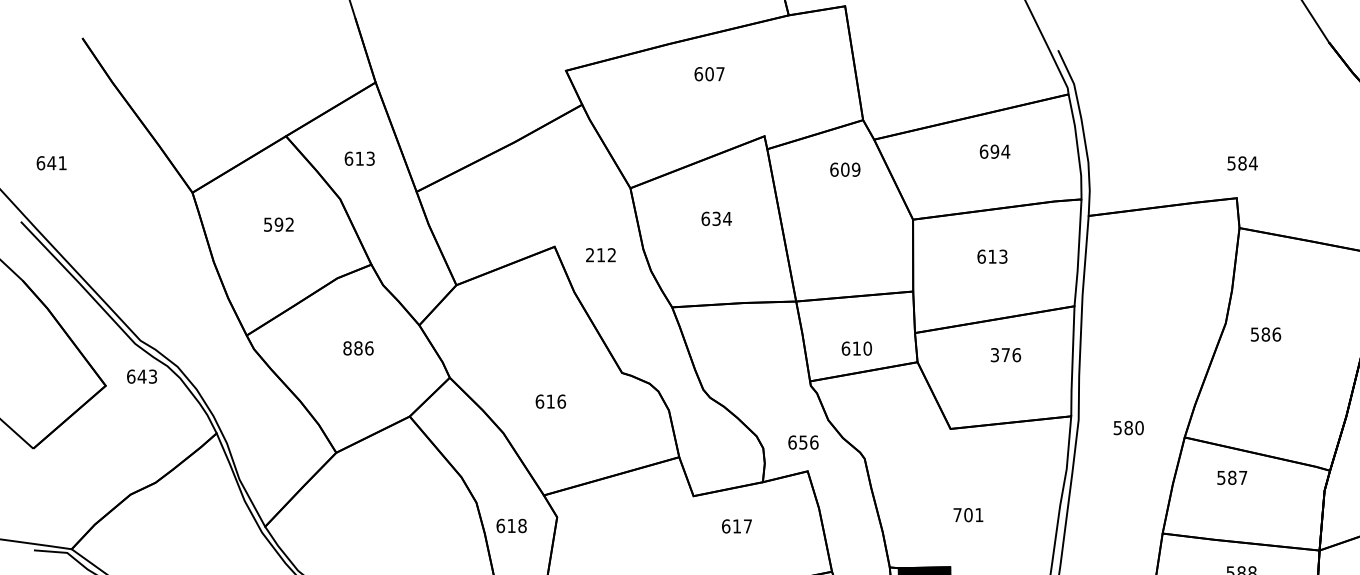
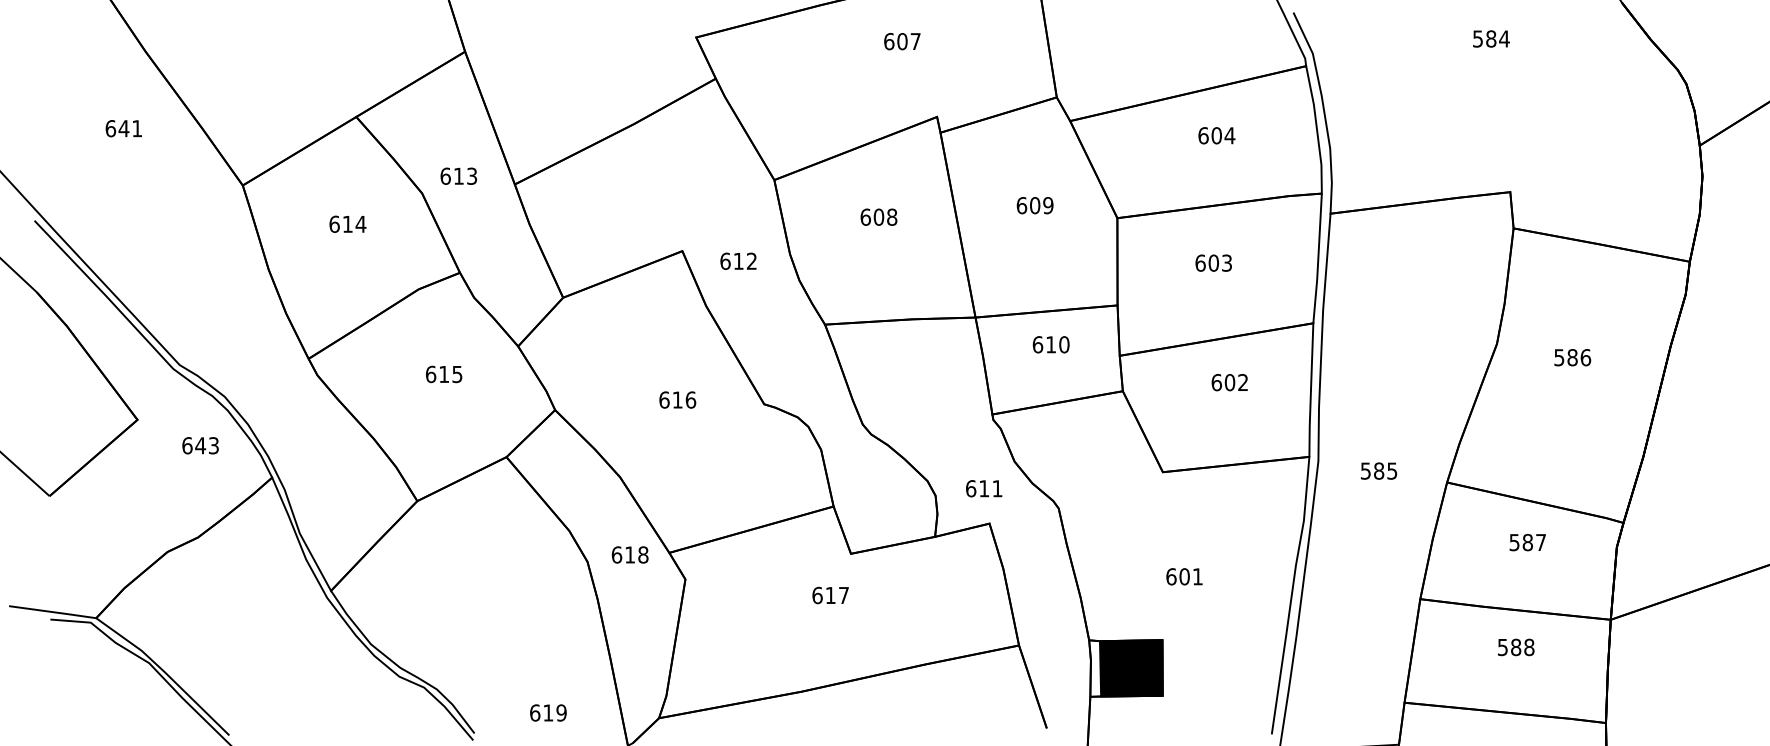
text: (709, 74) -> (902, 41), moved
text: (994, 151) -> (1216, 135), 694 -> 604
text: (359, 158) -> (458, 175), moved
text: (51, 163) -> (123, 128), moved
text: (1242, 163) -> (1491, 38), moved
text: (844, 169) -> (1034, 205), moved
text: (722, 218) -> (885, 216), 634 -> 608
text: (278, 224) -> (347, 223), 592 -> 614
text: (590, 254) -> (725, 260), 212 -> 612
text: (992, 256) -> (1213, 262), 613 -> 603
text: (1265, 334) -> (1572, 357), moved
text: (357, 348) -> (443, 374), 886 -> 615
text: (856, 348) -> (1050, 344), moved
text: (1005, 355) -> (1229, 382), 376 -> 602
text: (141, 376) -> (200, 445), moved
text: (550, 401) -> (677, 399), moved
text: (1139, 427) -> (1392, 470), 580 -> 585
text: (808, 442) -> (990, 488), 656 -> 611
text: (1232, 477) -> (1527, 542), moved
text: (957, 514) -> (1171, 576), 701 -> 601
text: (511, 525) -> (629, 554), moved
text: (736, 526) -> (830, 595), moved

